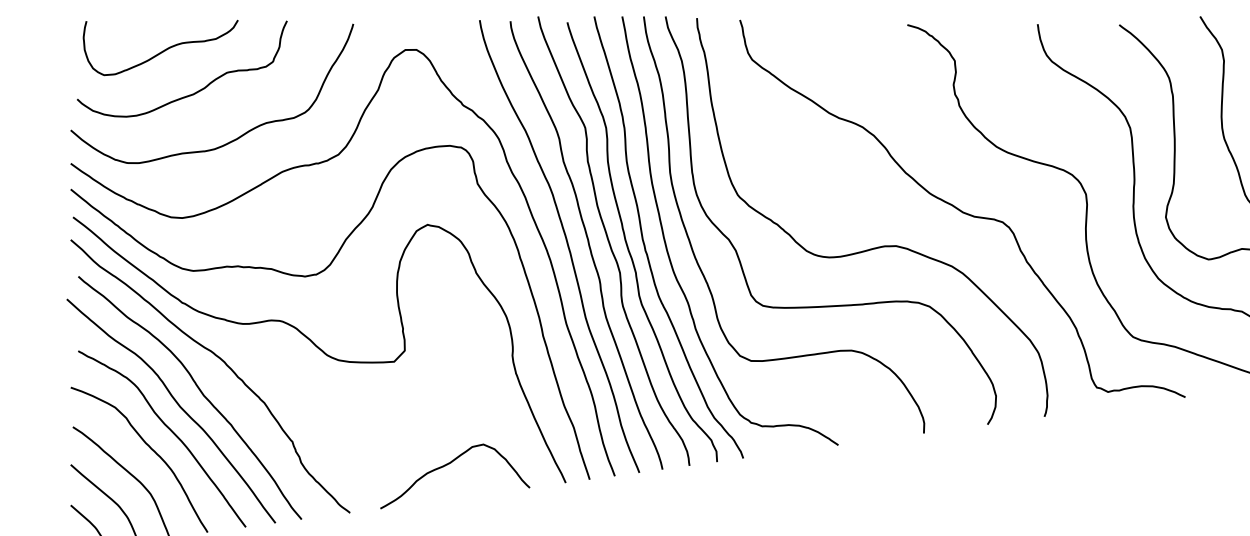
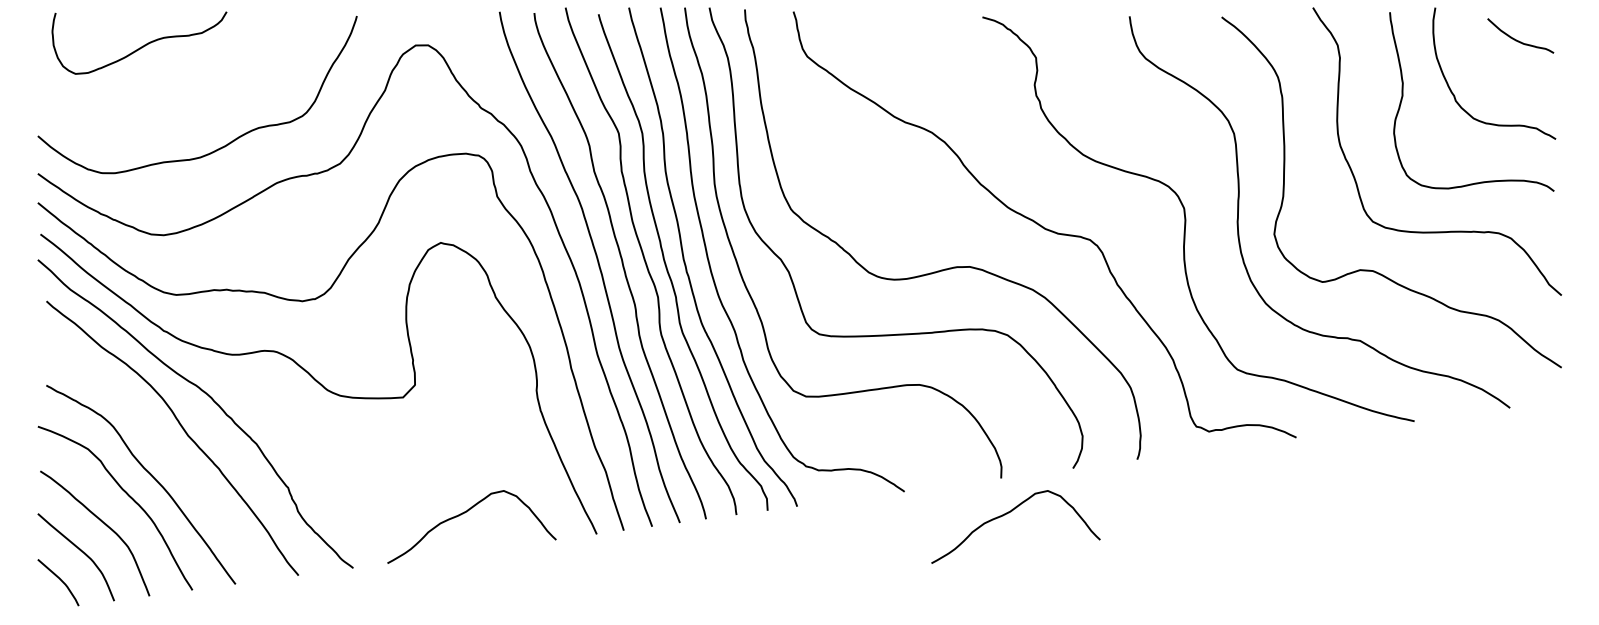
curve: (194, 92) -> (177, 93), removed
curve: (177, 405) -> (158, 446), removed
curve: (931, 464) -> (1009, 513), added

